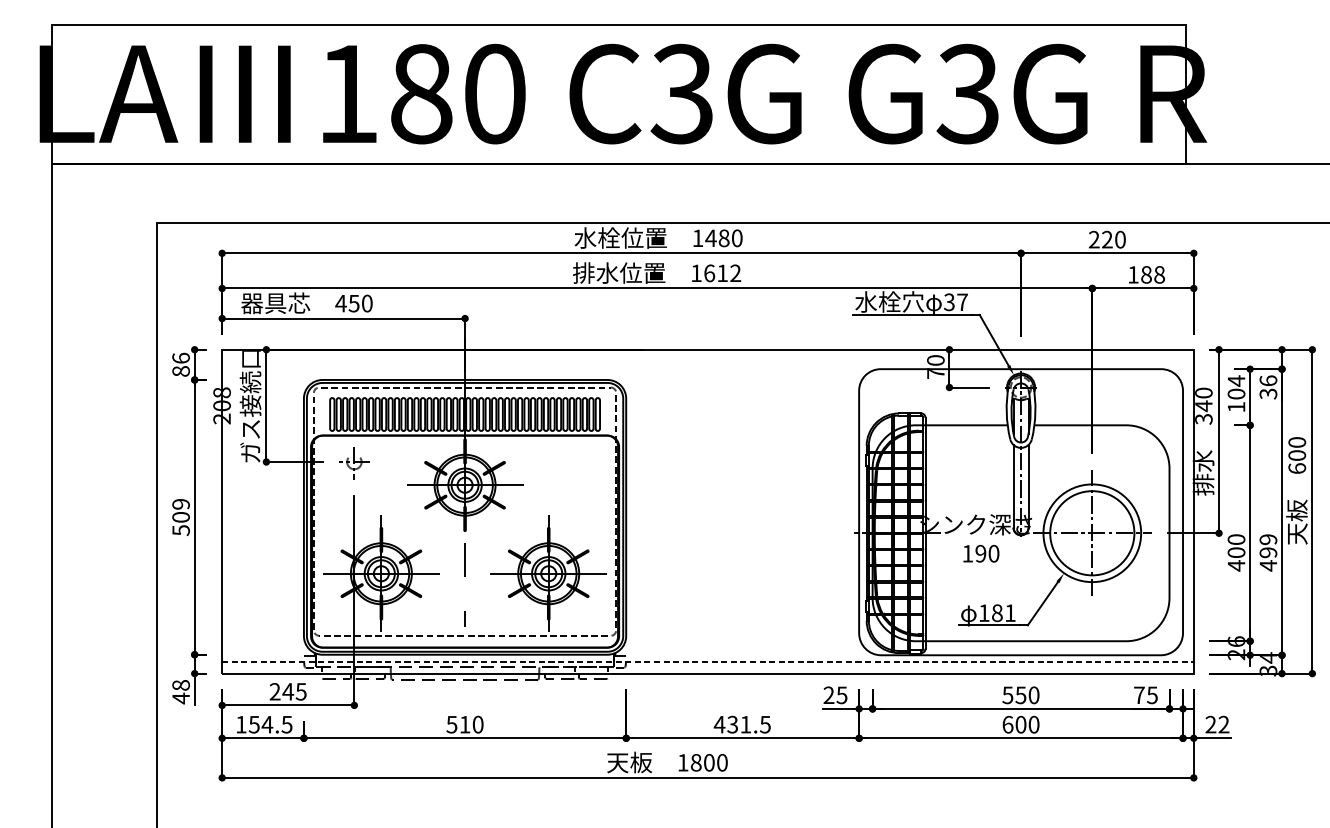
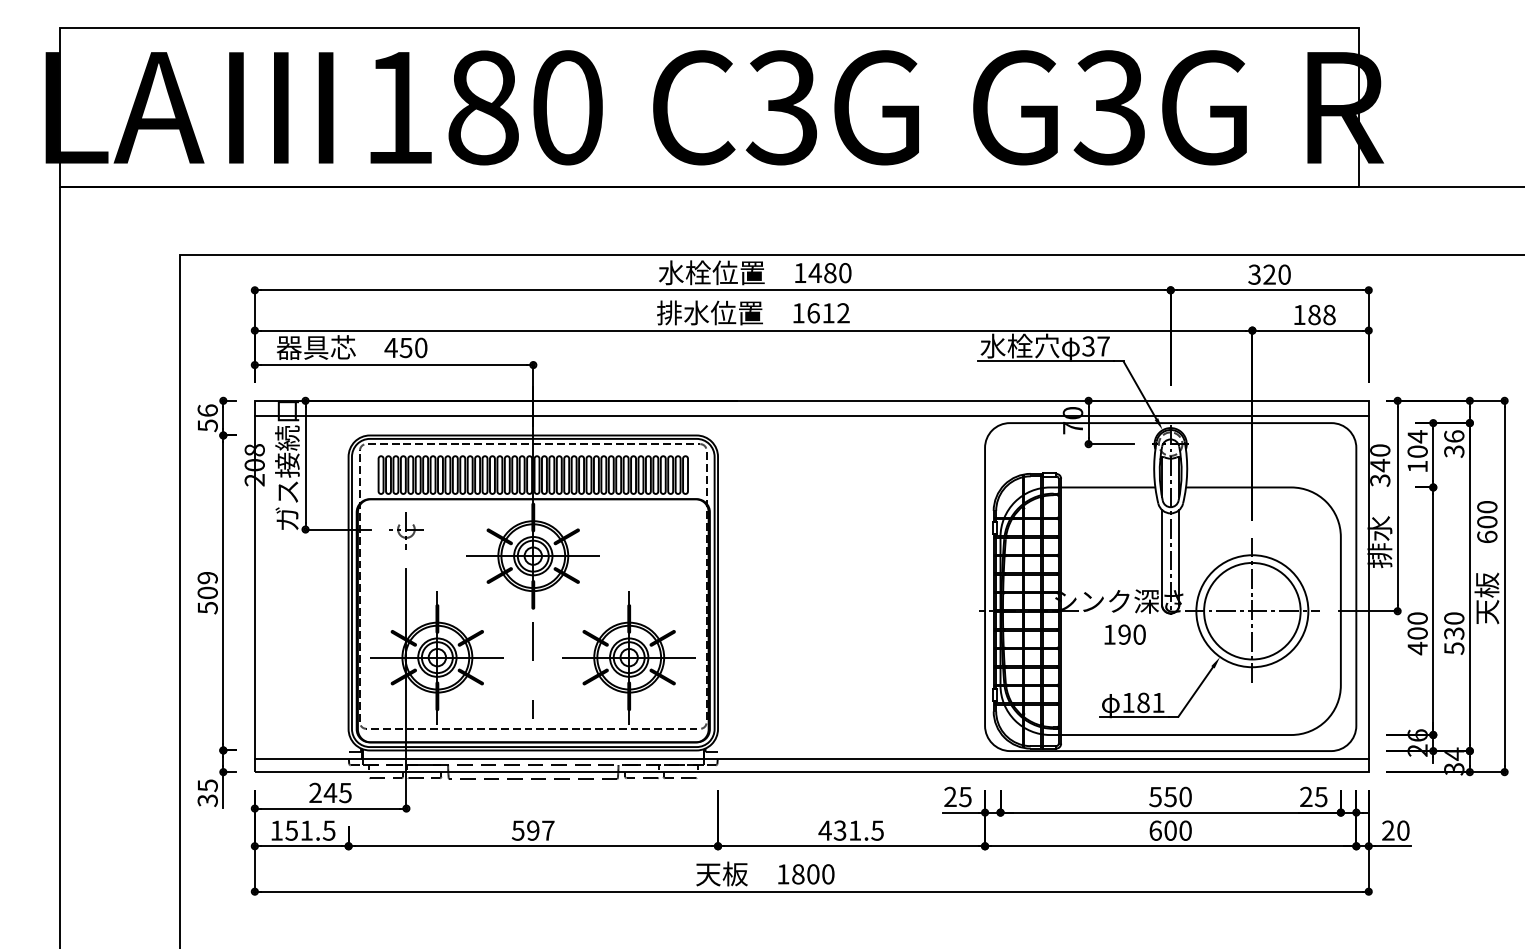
text: (1094, 239) -> (1254, 274), 220 -> 320
line: (707, 363) -> (811, 416), added
text: (180, 371) -> (207, 425), 86 -> 56
text: (1268, 552) -> (1454, 633), 499 -> 530
line: (707, 662) -> (811, 759), dashed -> solid
text: (180, 692) -> (207, 793), 48 -> 35
text: (1139, 694) -> (1306, 796), 75 -> 25
text: (267, 724) -> (306, 830), 154.5 -> 151.5
text: (471, 724) -> (540, 830), 510 -> 597
text: (1224, 724) -> (1403, 830), 22 -> 20

